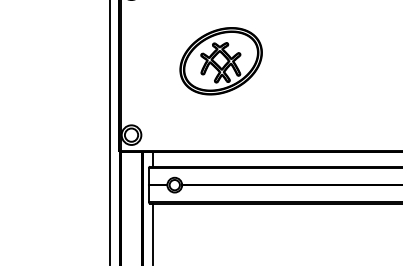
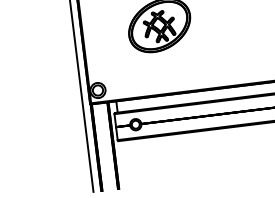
line: (153, 233) -> (124, 163), removed

